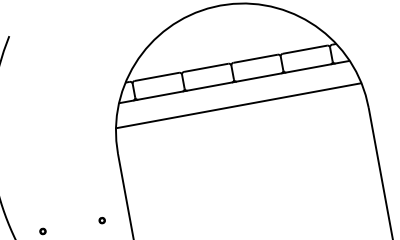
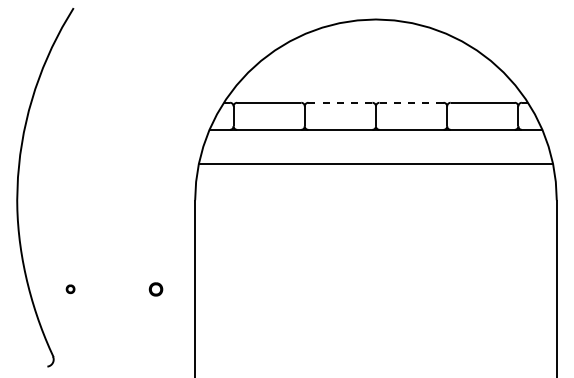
line: (256, 58) -> (412, 102), solid -> dashed
line: (206, 67) -> (340, 102), solid -> dashed
part: (101, 220) -> (155, 288), size x1.6

